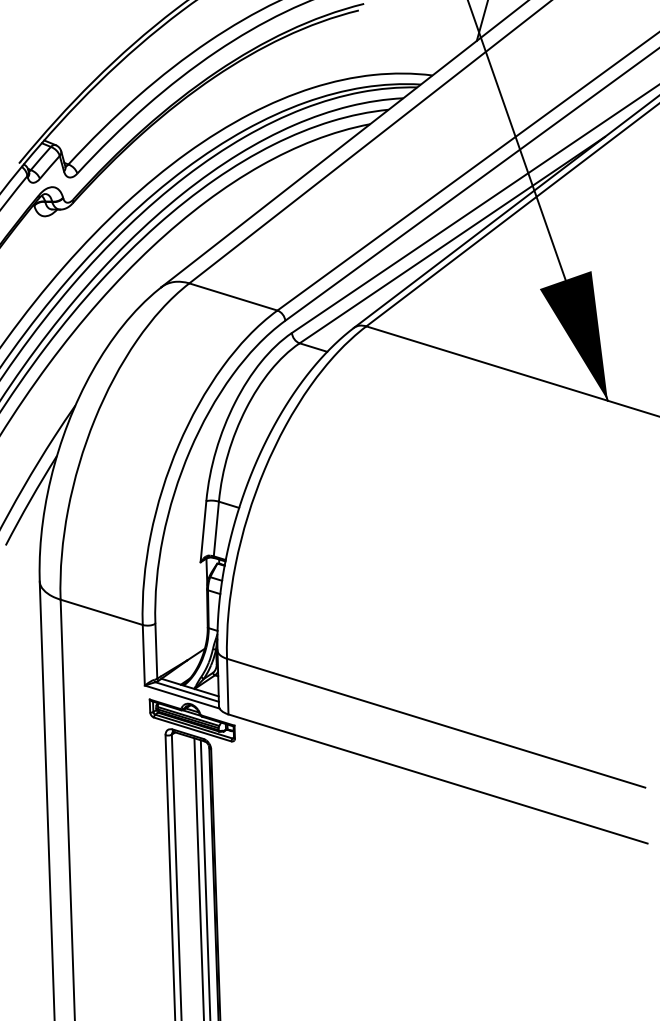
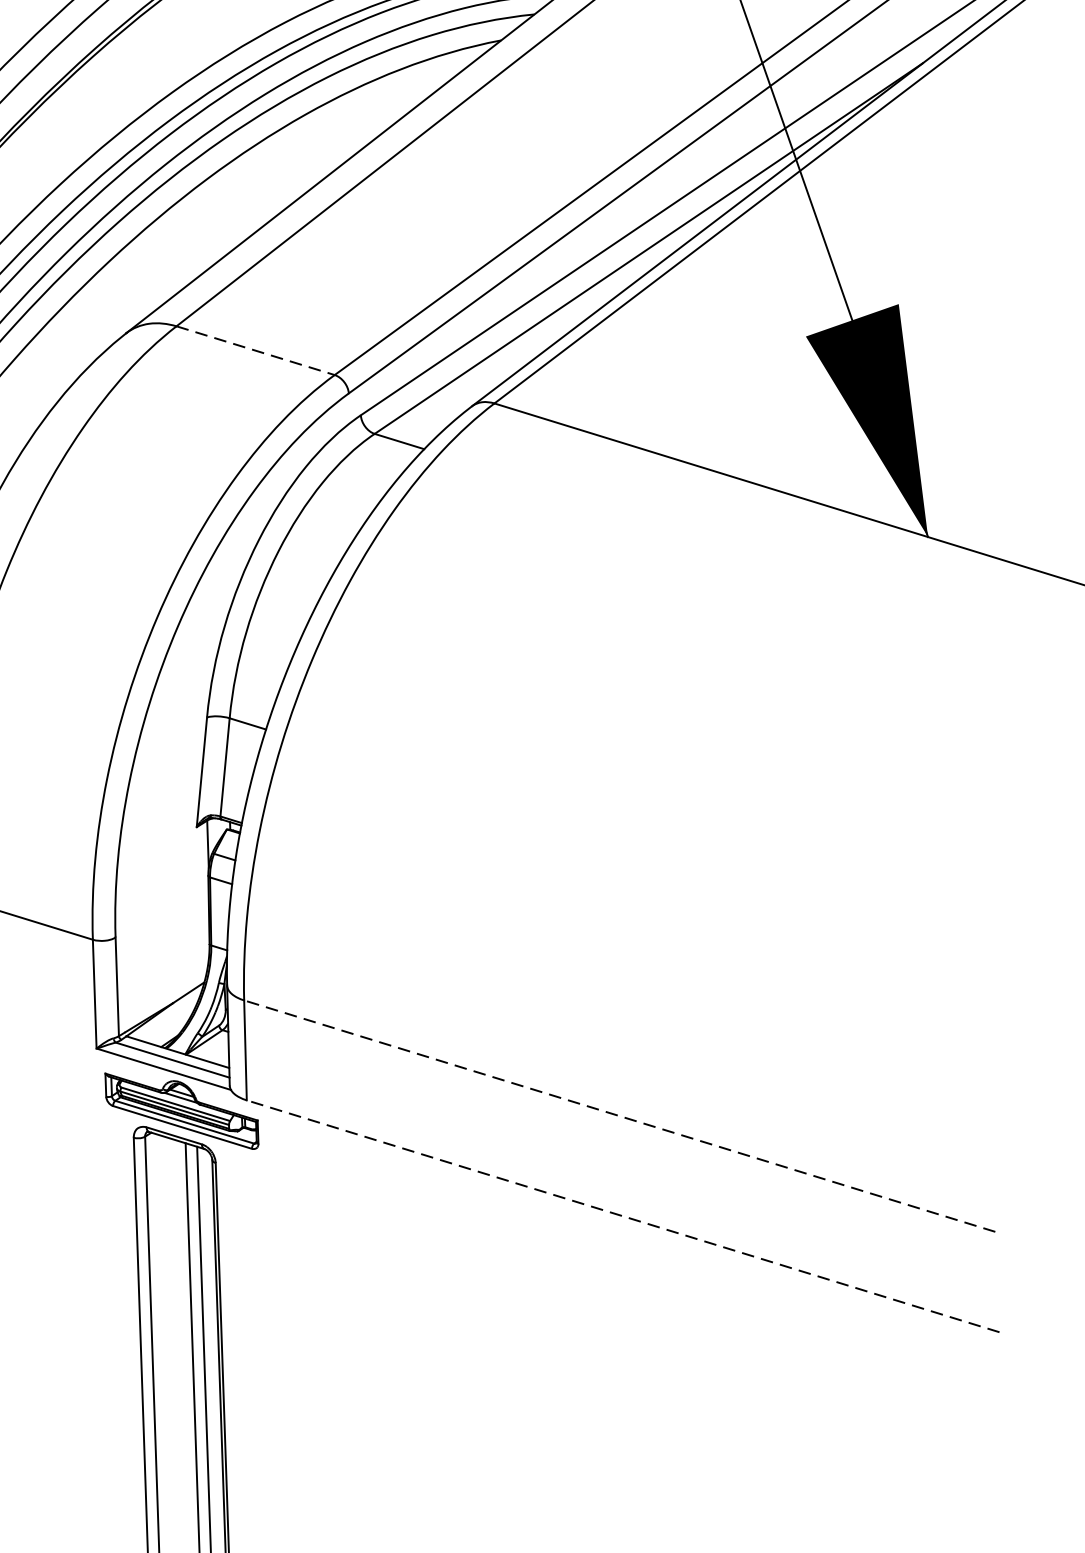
line: (233, 297) -> (255, 351), solid -> dashed
line: (436, 723) -> (620, 1116), solid -> dashed
line: (437, 778) -> (622, 1215), solid -> dashed

